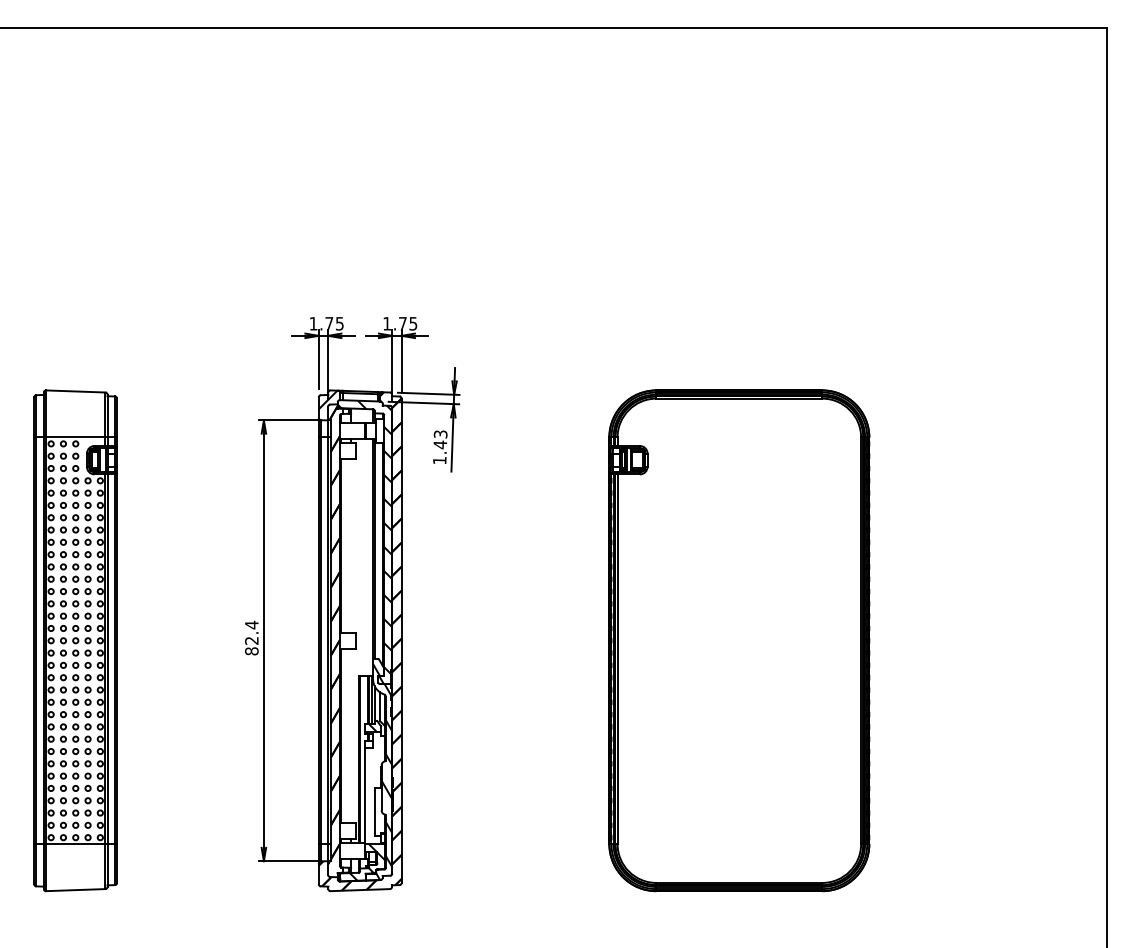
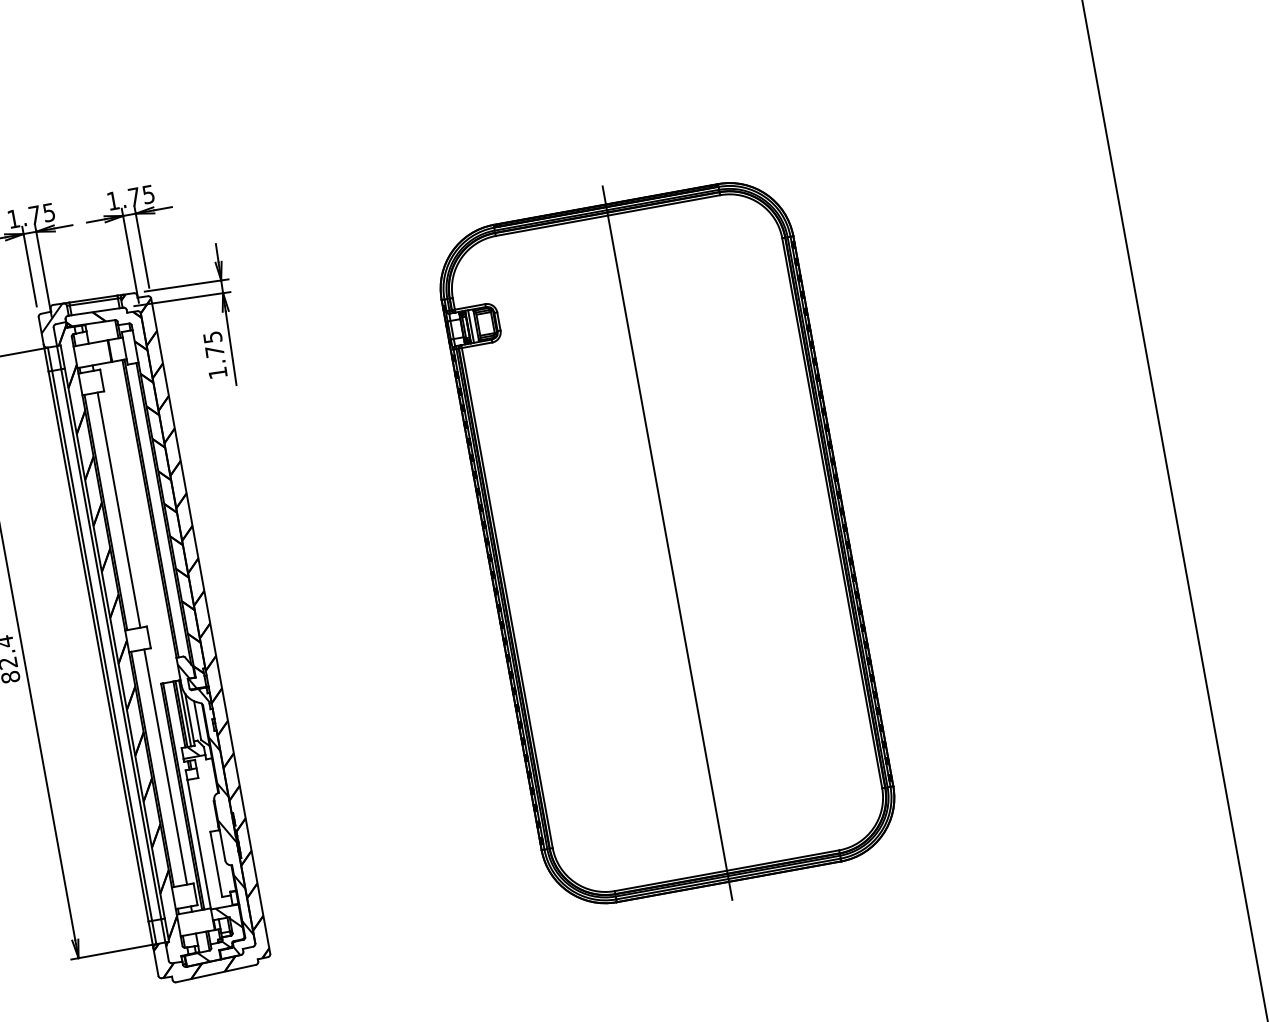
text: (439, 439) -> (212, 344), 1.43 -> 1.75
hatch: (364, 536) -> (134, 494), added
line: (351, 545) -> (119, 509), added
line: (739, 640) -> (667, 542), added
line: (351, 735) -> (166, 766), added

